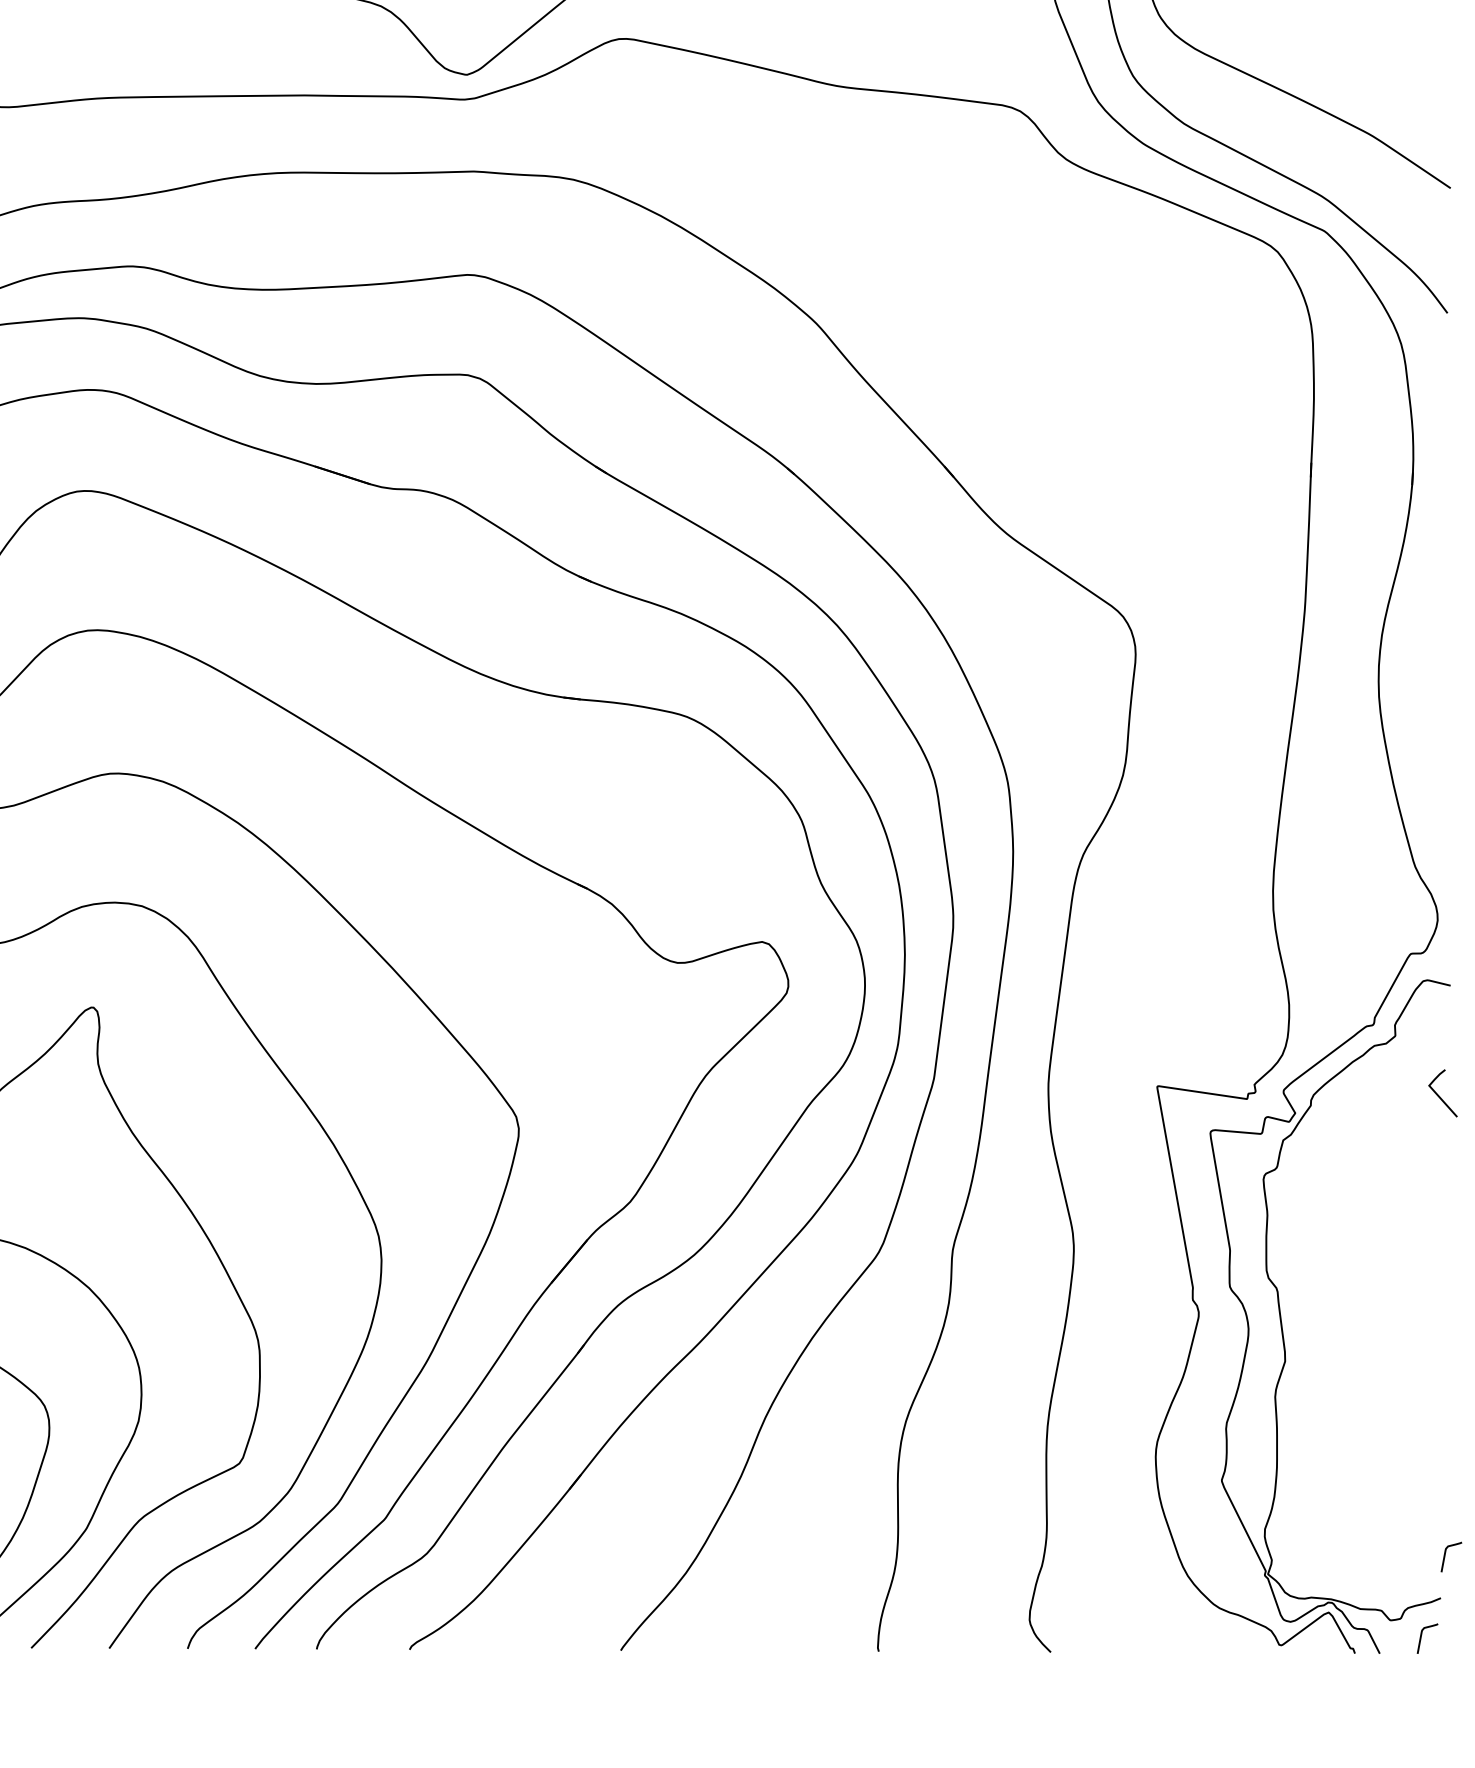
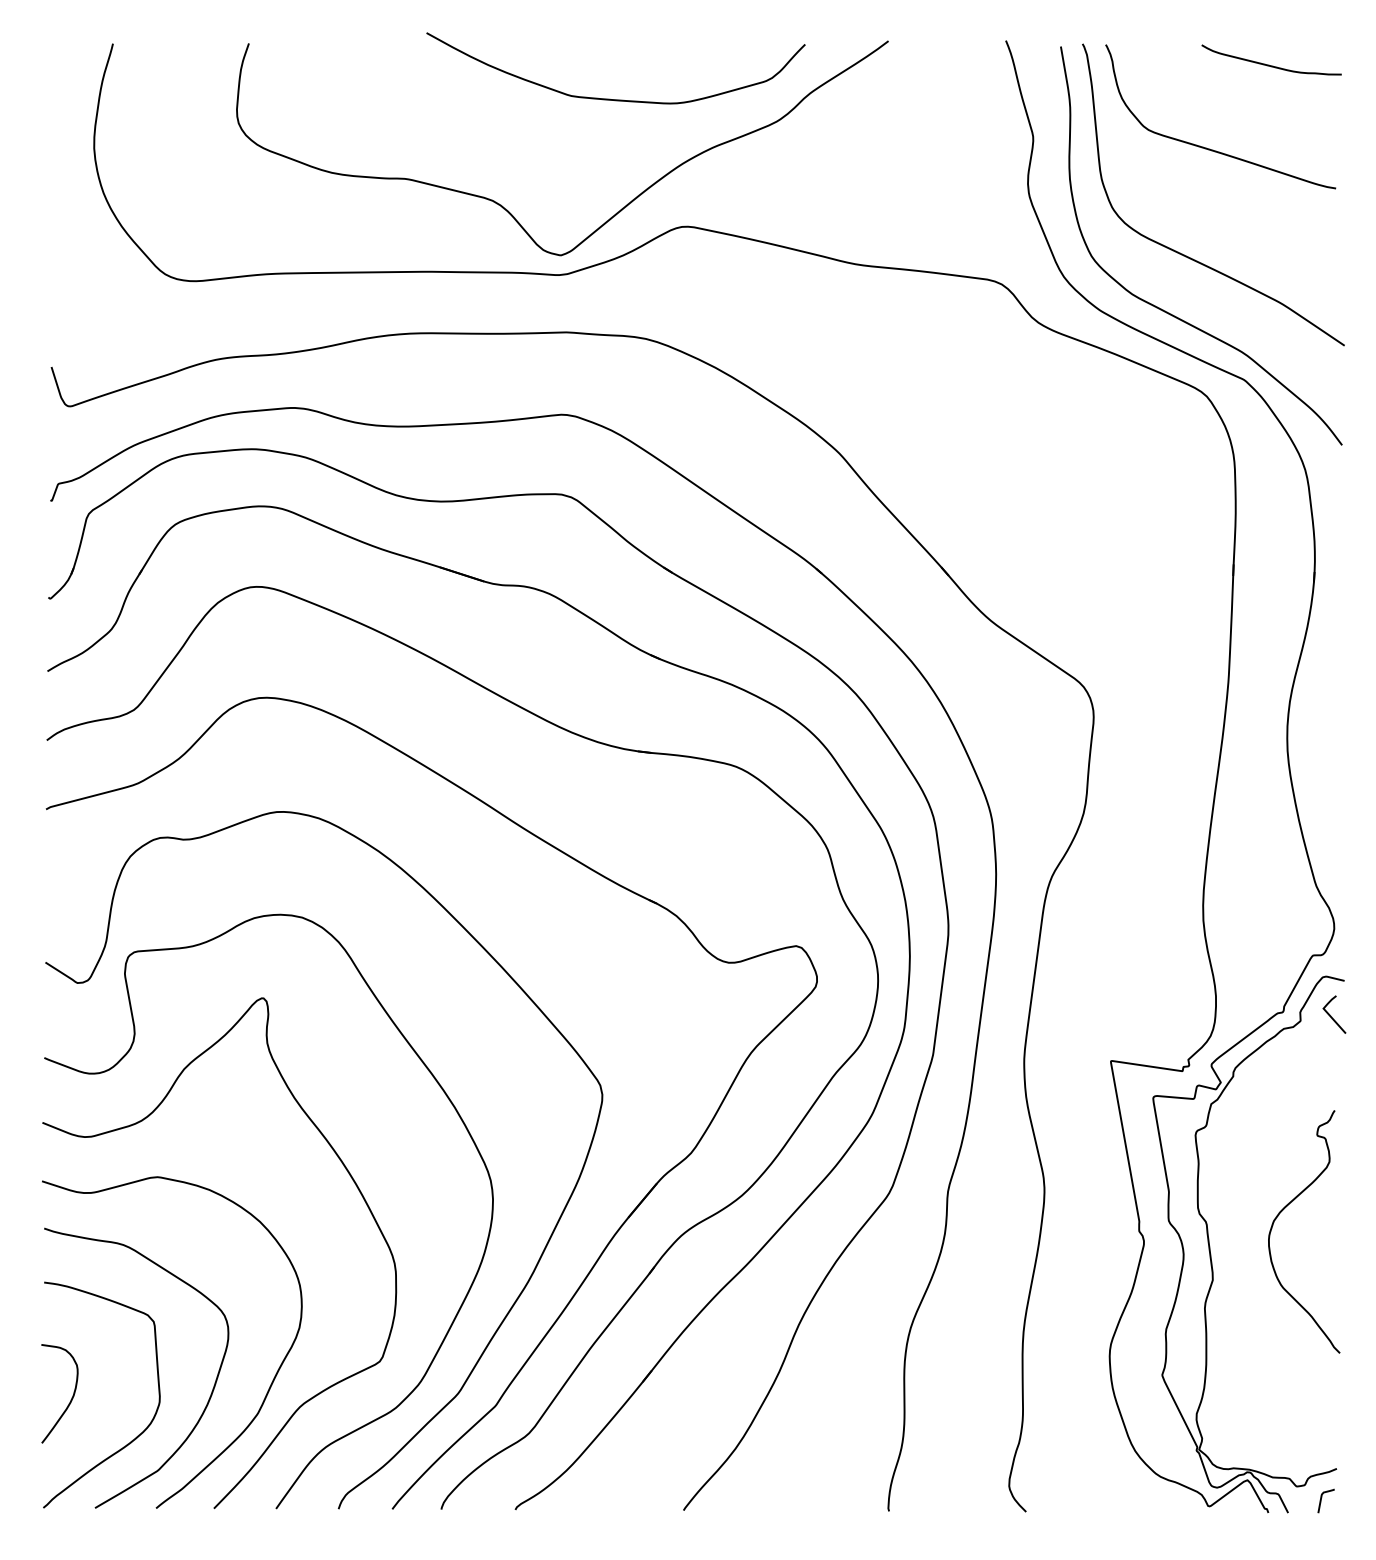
curve: (1439, 1094) -> (1331, 1015), moved
curve: (1373, 1273) -> (1283, 1210), added
curve: (1445, 1556) -> (1340, 1435), removed

